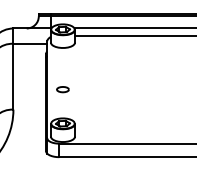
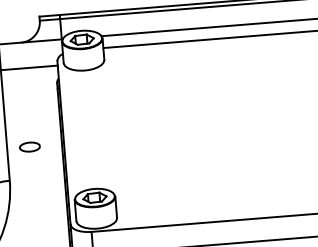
part: (62, 89) -> (29, 146), moved

